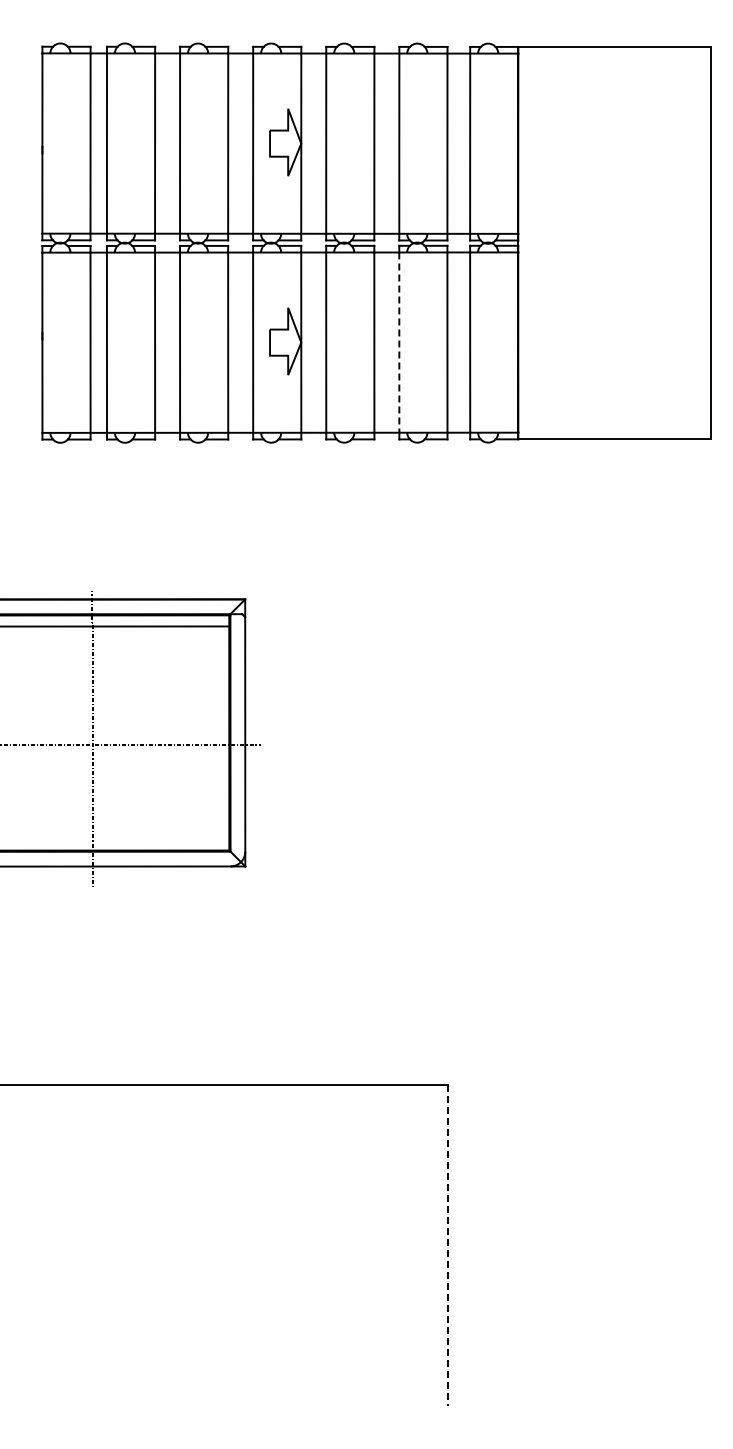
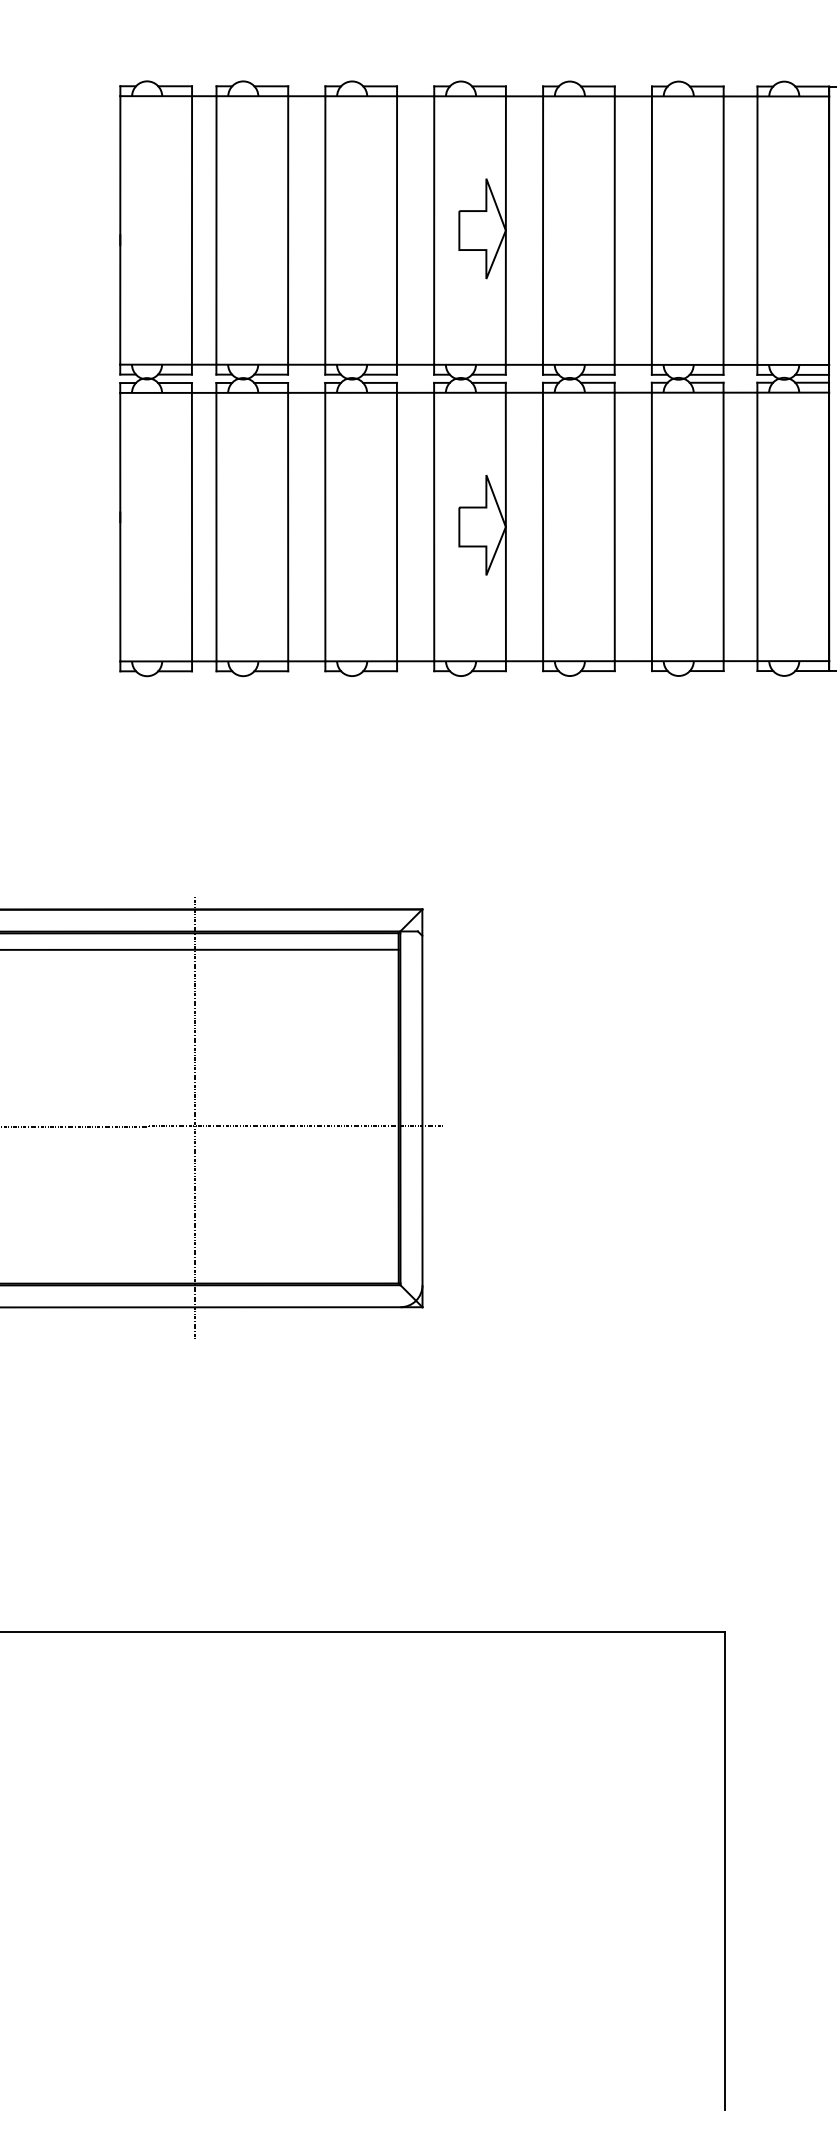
line: (399, 343) -> (652, 528), dashed -> solid
line: (448, 1245) -> (725, 1871), dashed -> solid

